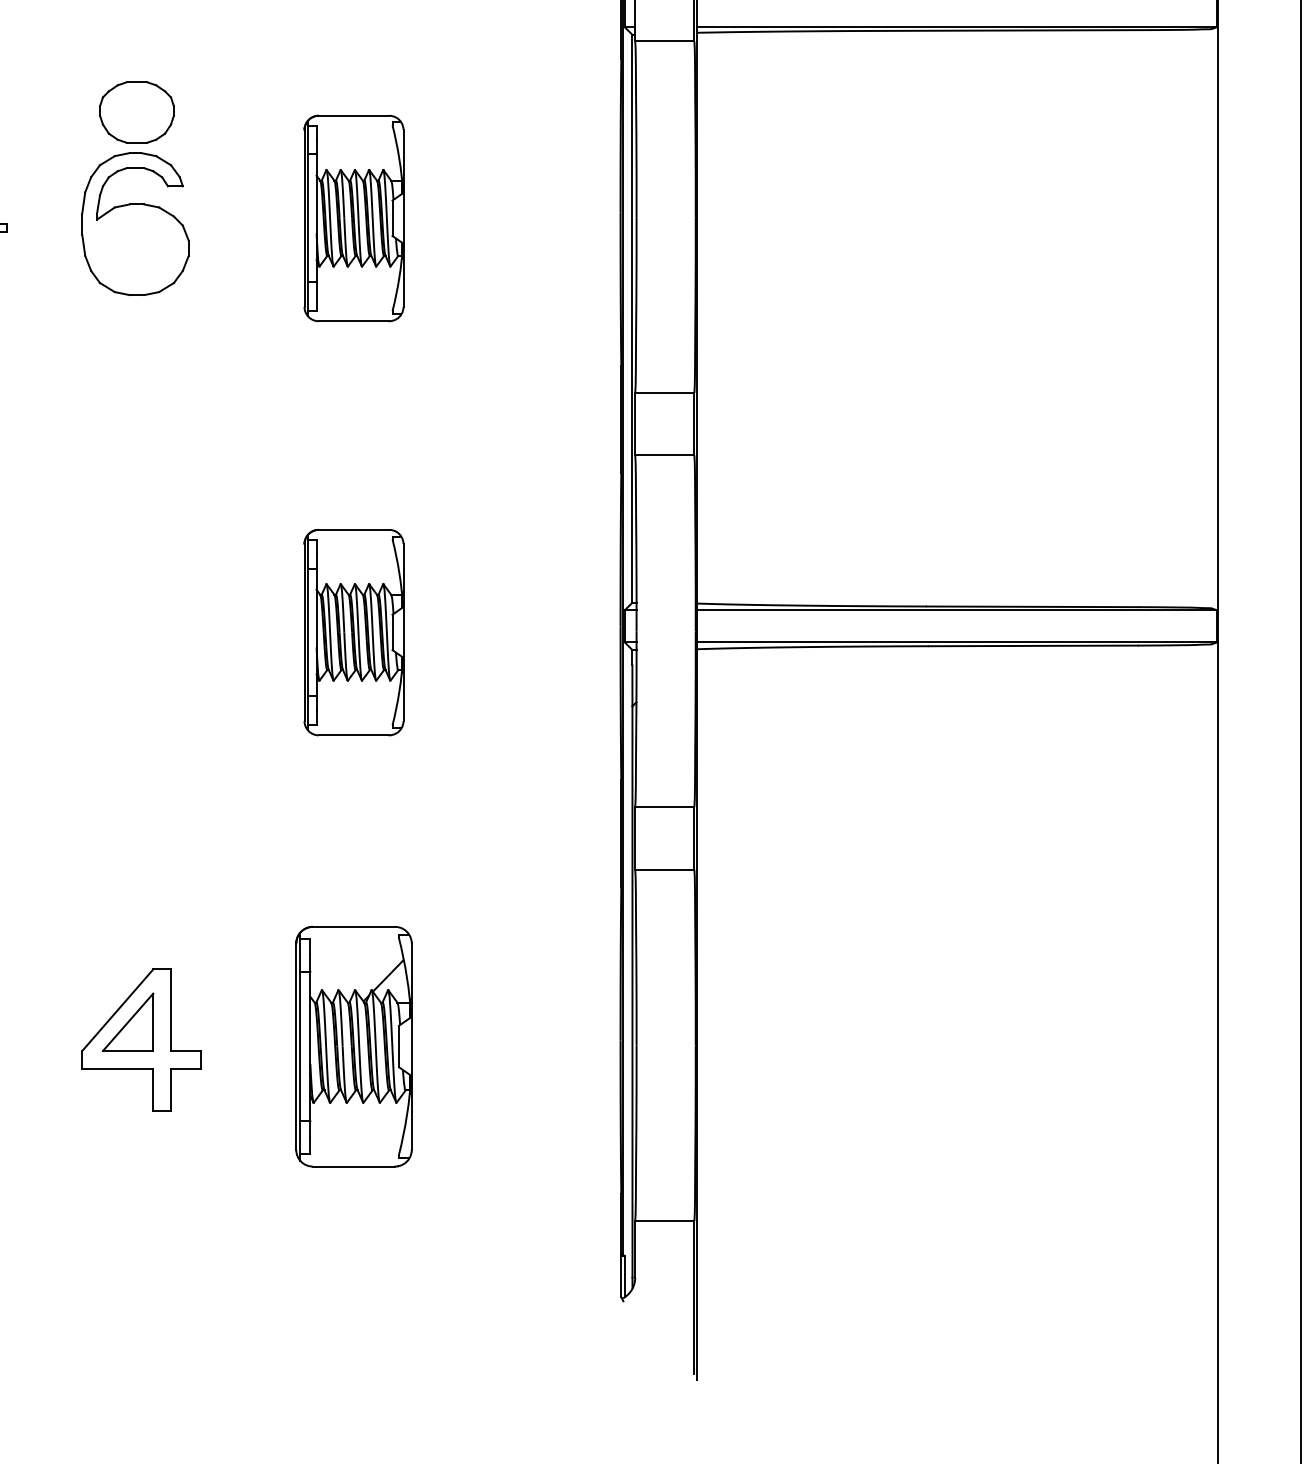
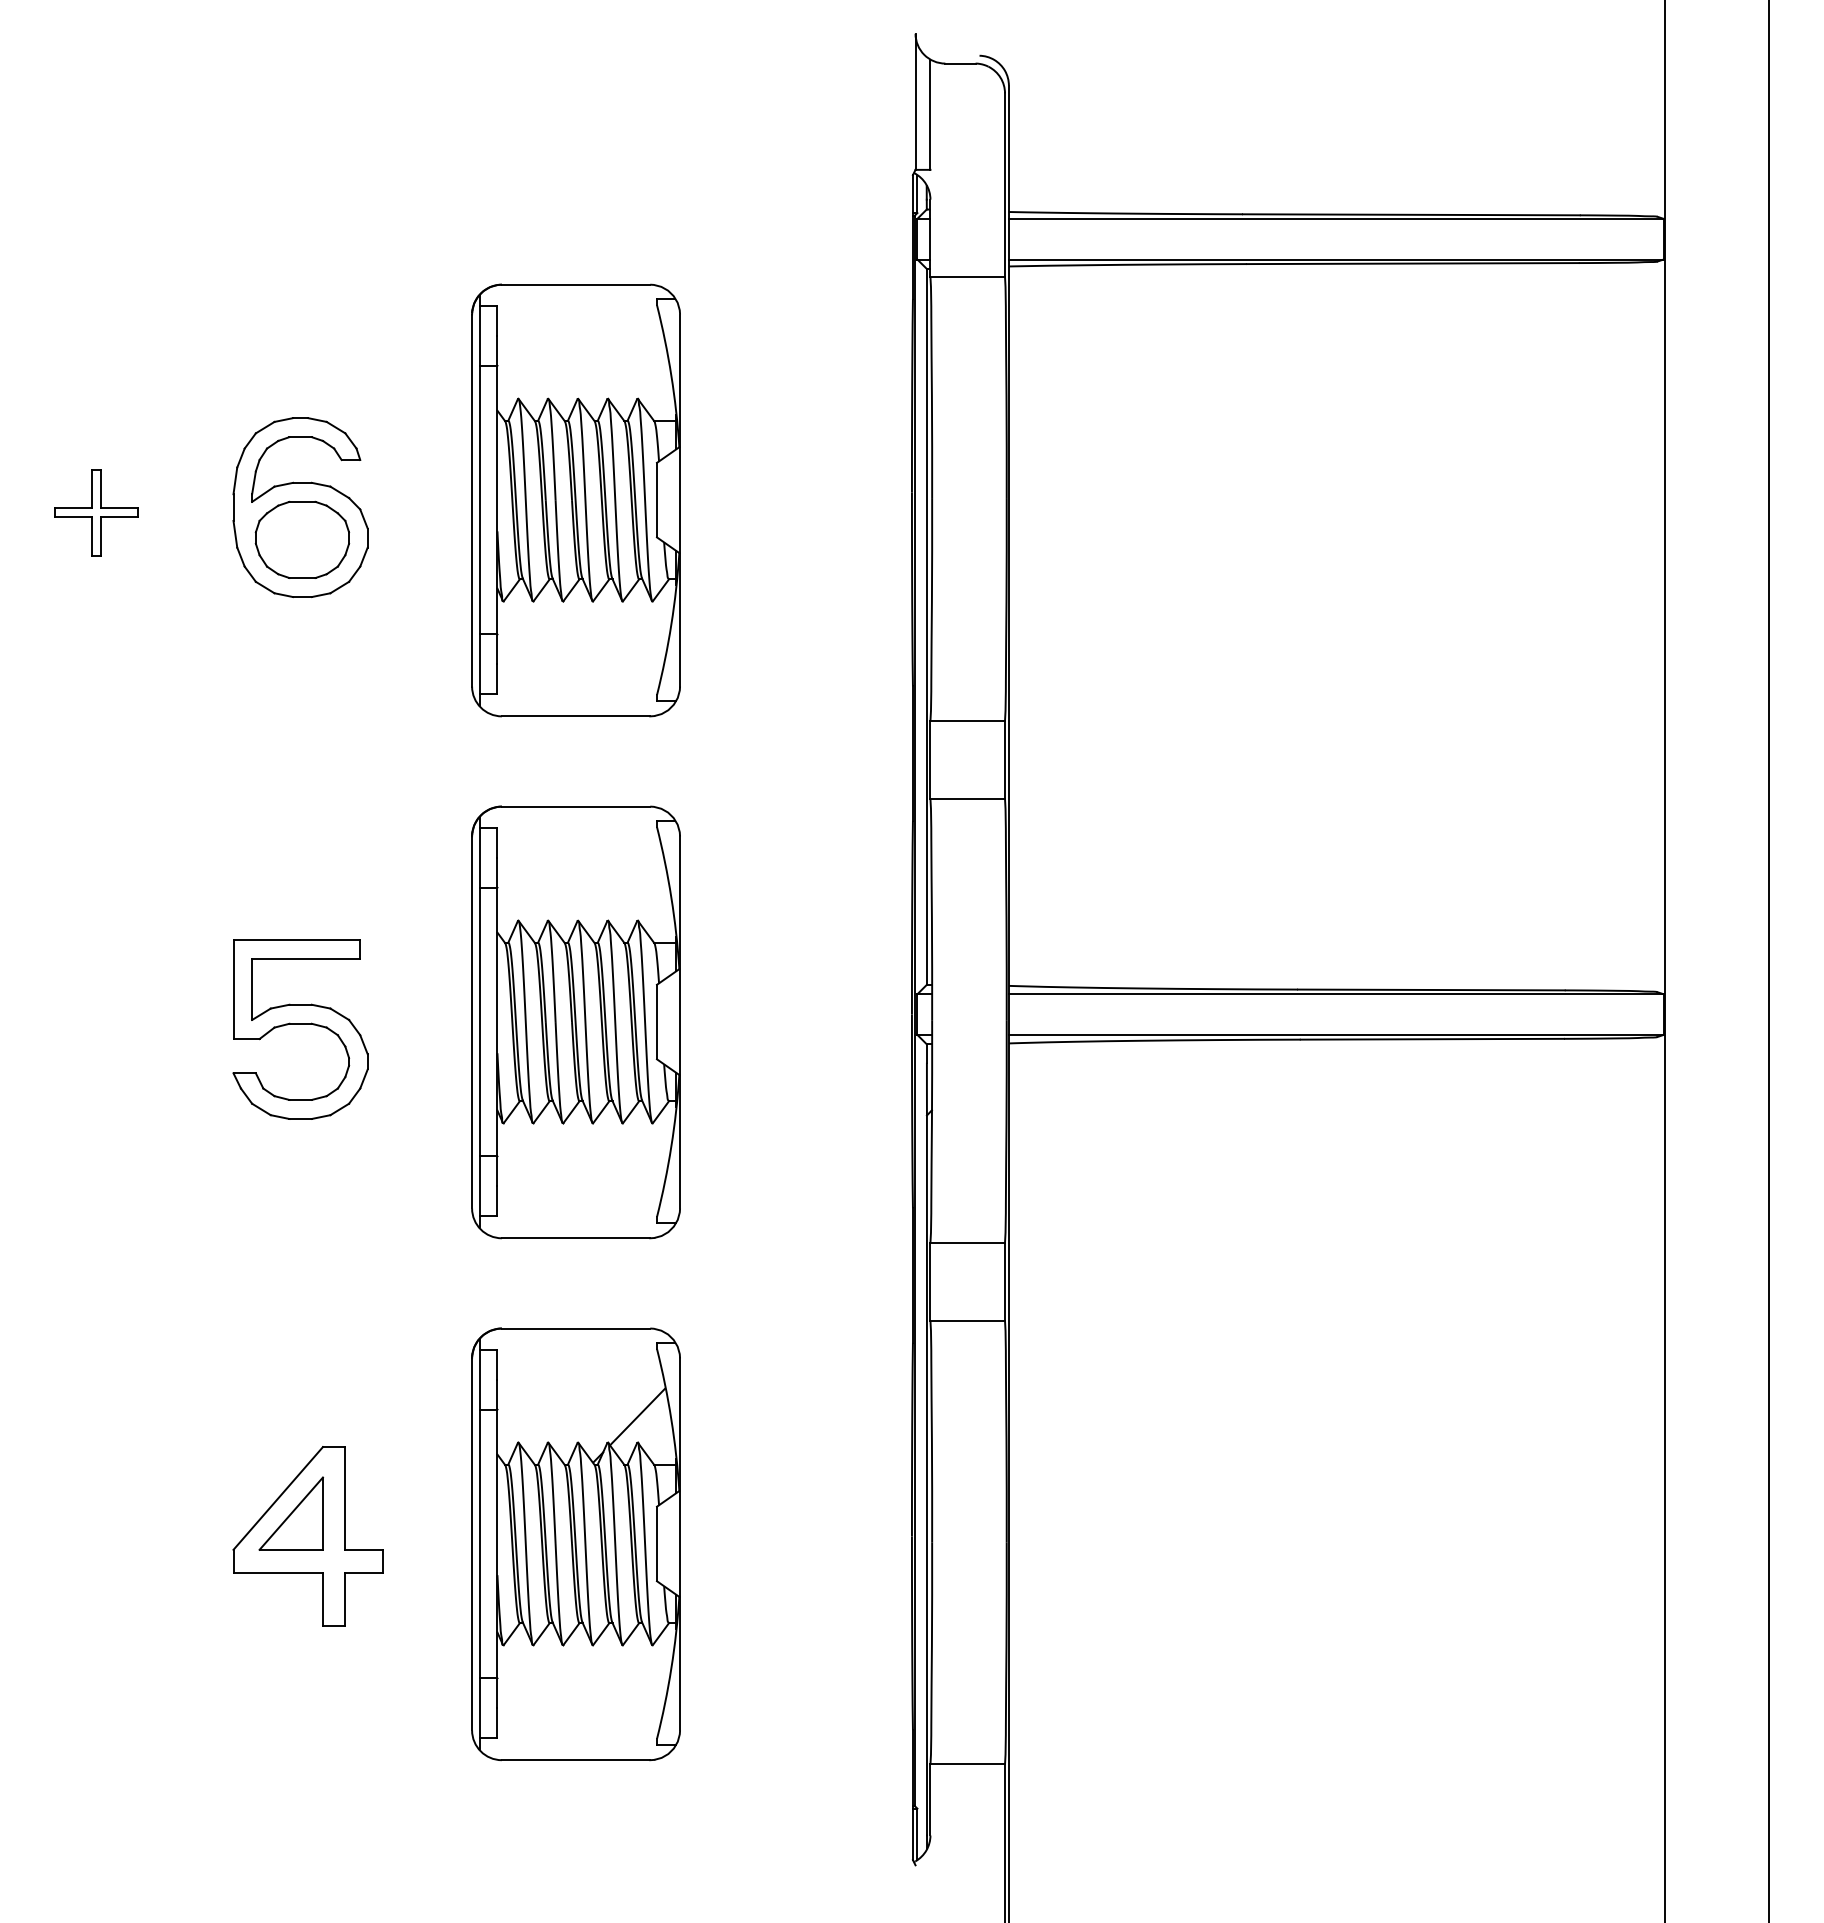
part: (137, 112) -> (302, 539), moved
part: (353, 218) -> (575, 500), size x1.67
part: (353, 632) -> (575, 1022), size x1.67
part: (135, 638) -> (300, 1029), added
part: (353, 1046) -> (575, 1544), size x1.43

